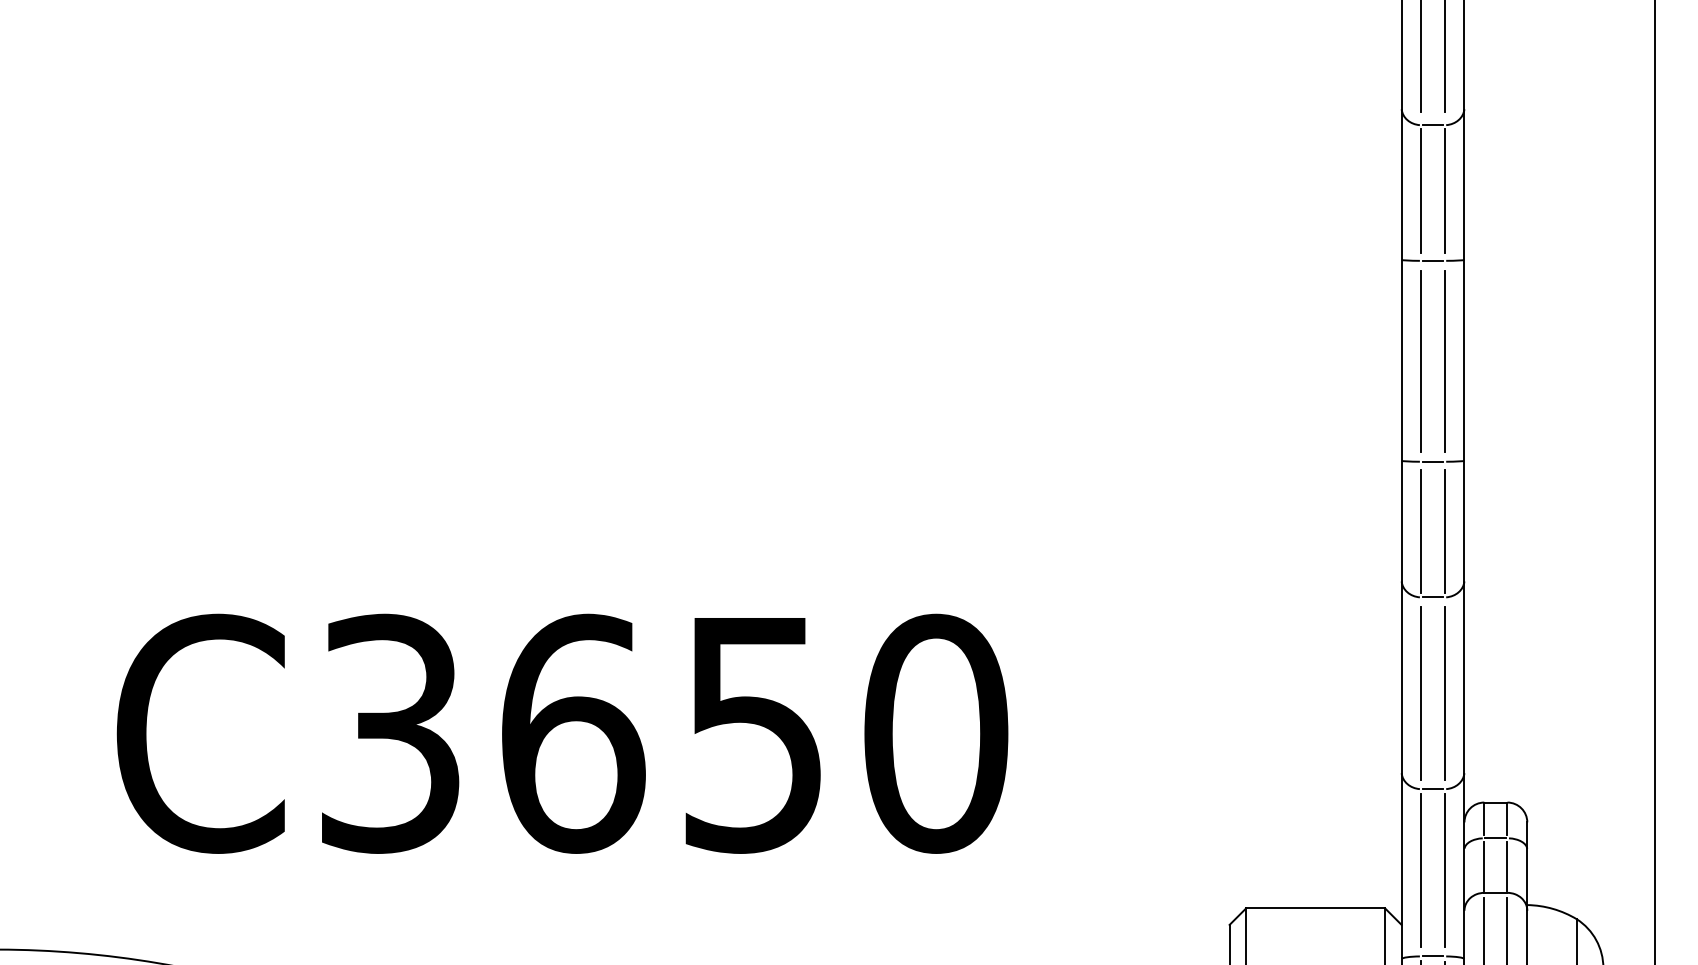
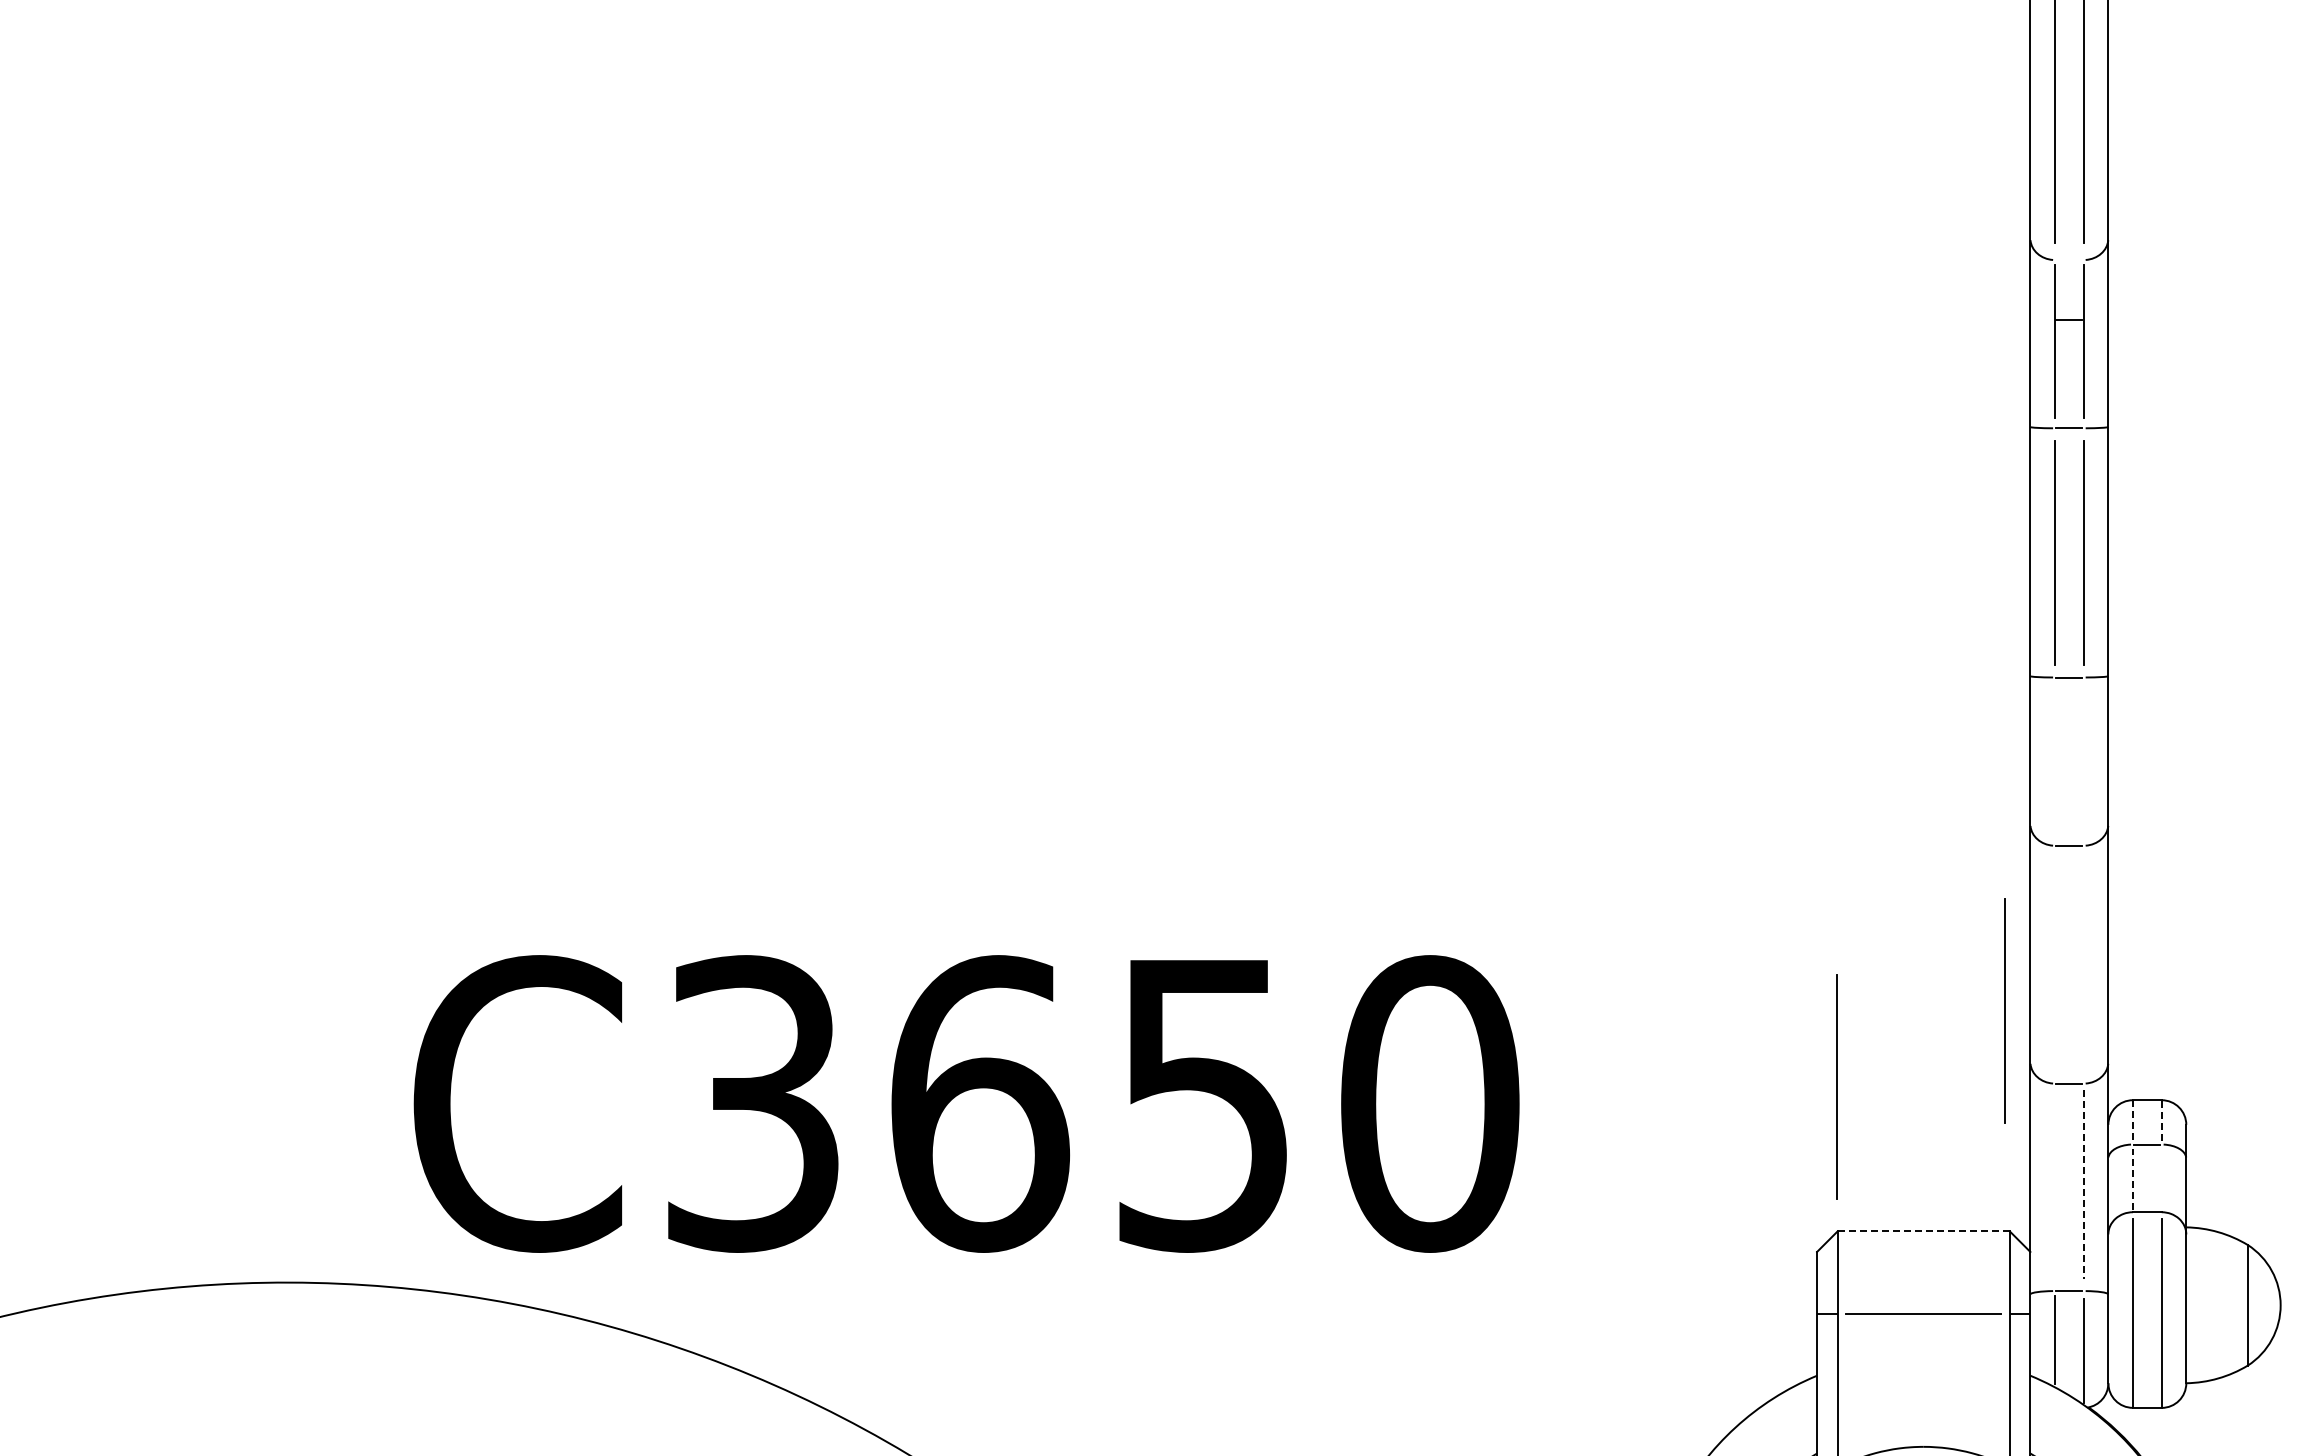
line: (1433, 125) -> (2069, 320), moved
line: (1421, 531) -> (2055, 763), removed
line: (1444, 531) -> (2083, 763), removed
line: (1421, 693) -> (2055, 964), removed
line: (1444, 693) -> (2083, 964), removed
line: (1380, 730) -> (2004, 1010), added
text: (562, 733) -> (966, 1103), moved
line: (1245, 791) -> (1836, 1086), added
line: (1483, 818) -> (2132, 1120), solid -> dashed
line: (1507, 818) -> (2161, 1119), solid -> dashed
line: (1507, 865) -> (2161, 1178), removed
line: (1483, 866) -> (2132, 1179), solid -> dashed
line: (1421, 869) -> (2055, 1183), removed
line: (1444, 870) -> (2083, 1184), solid -> dashed
line: (1316, 908) -> (1924, 1231), solid -> dashed

